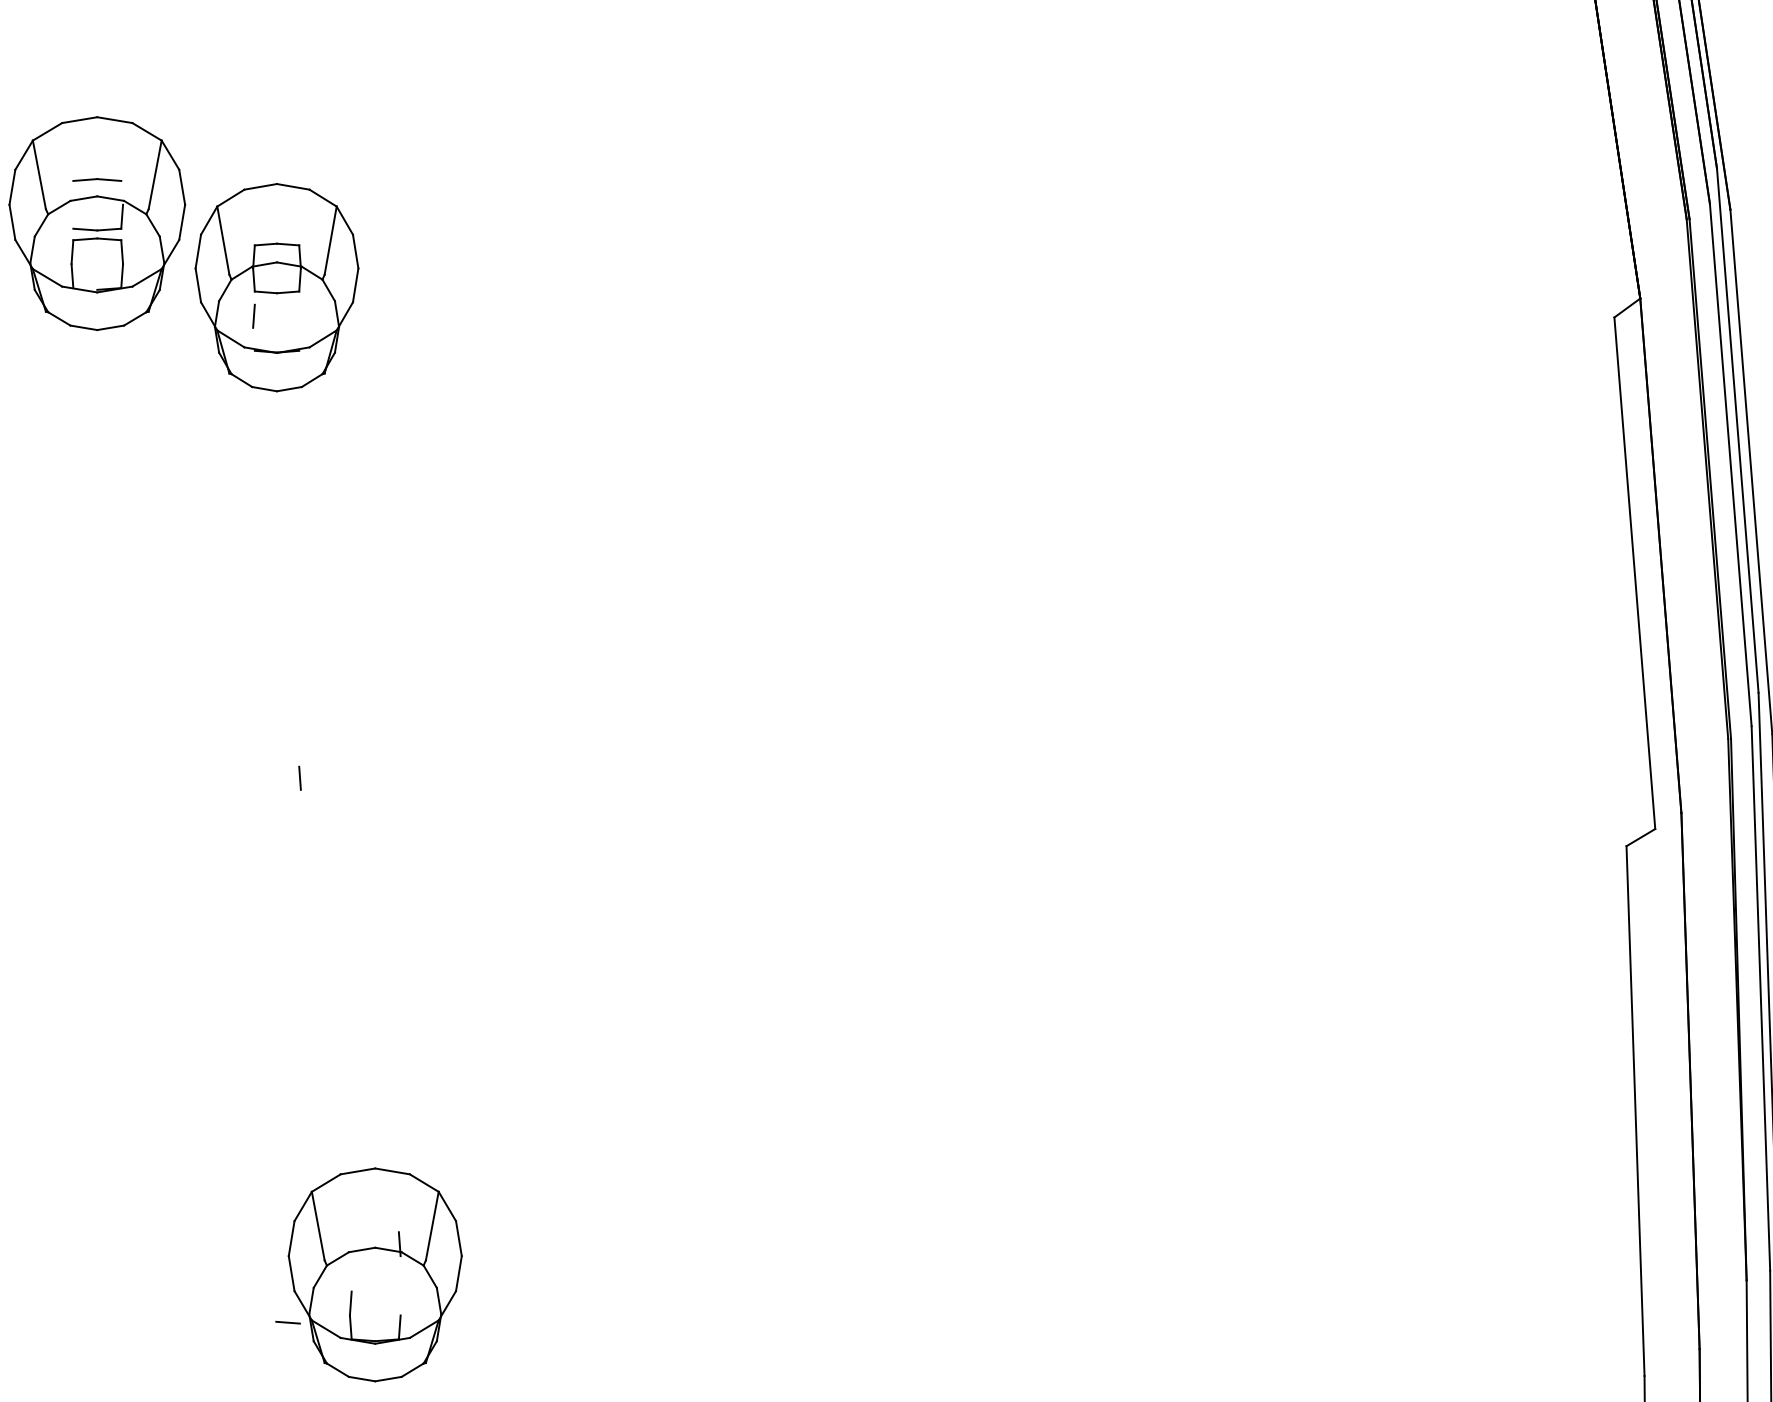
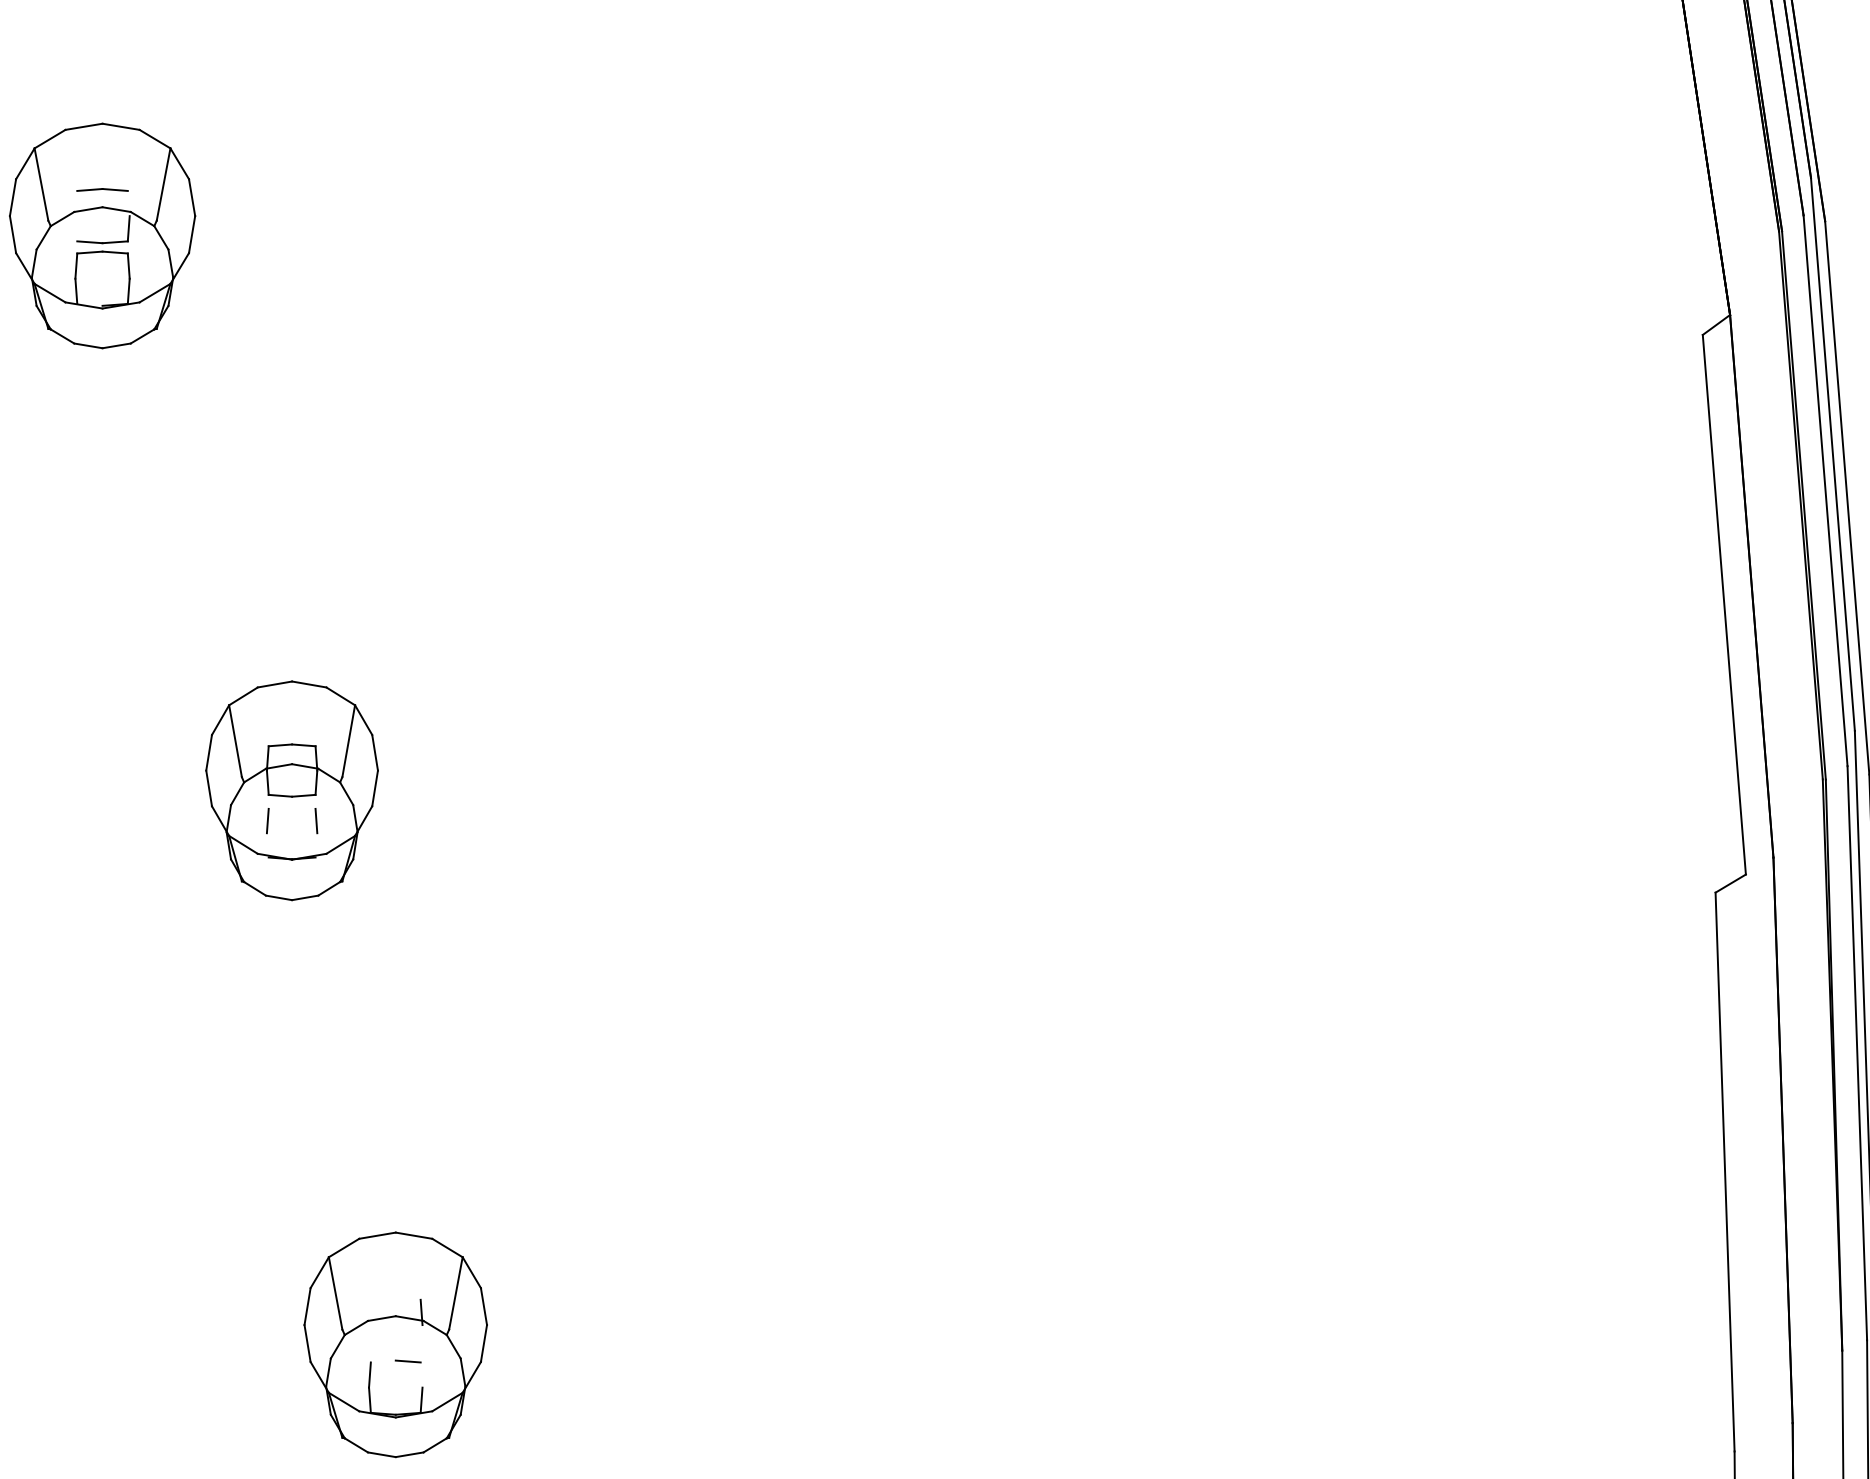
part: (276, 287) -> (291, 790), moved
line: (287, 1322) -> (407, 1361), moved

